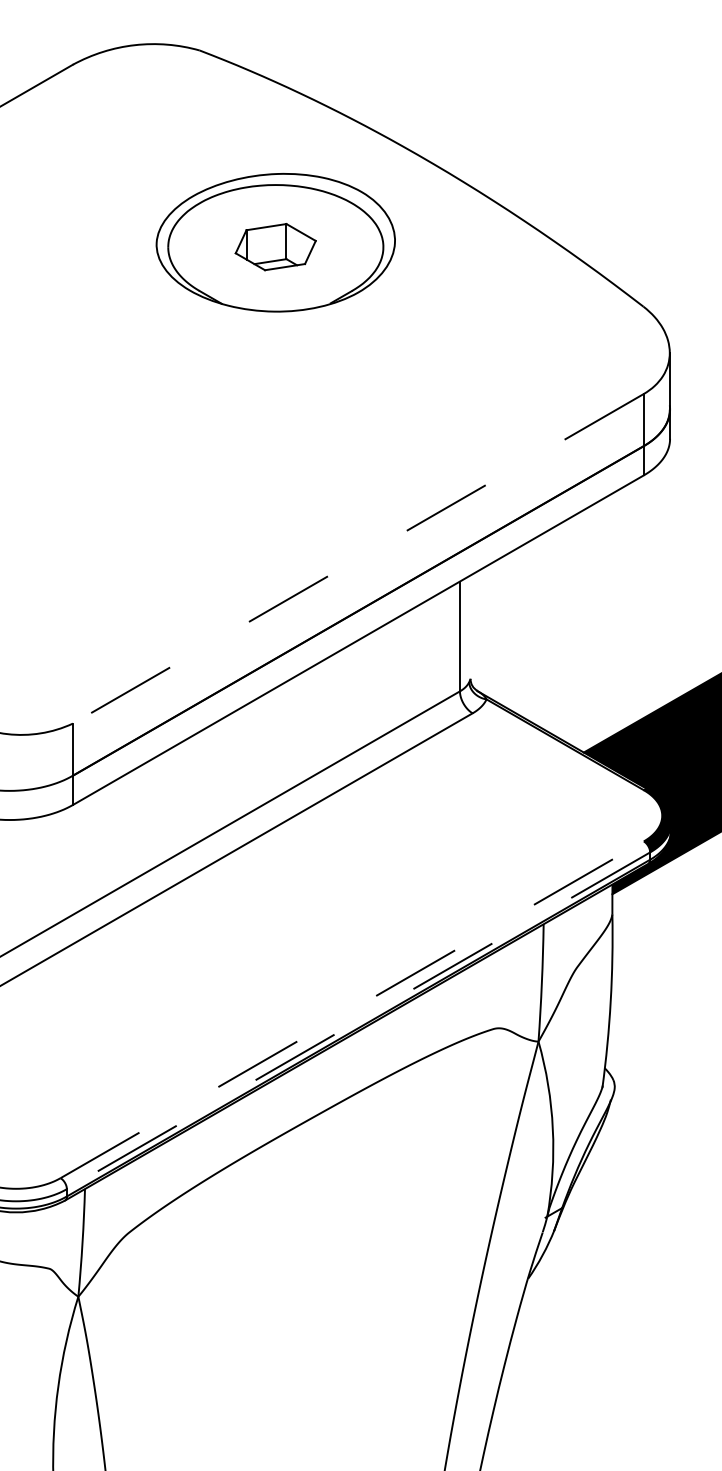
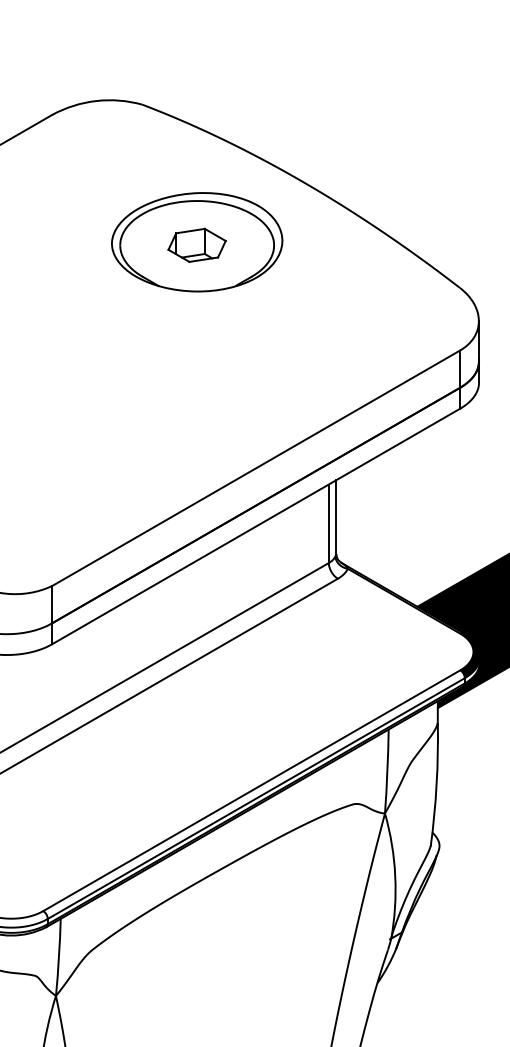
line: (357, 559) -> (255, 468), dashed -> solid
line: (470, 626) -> (336, 516), added
line: (352, 1009) -> (251, 790), dashed -> solid
line: (358, 1020) -> (256, 798), dashed -> solid

